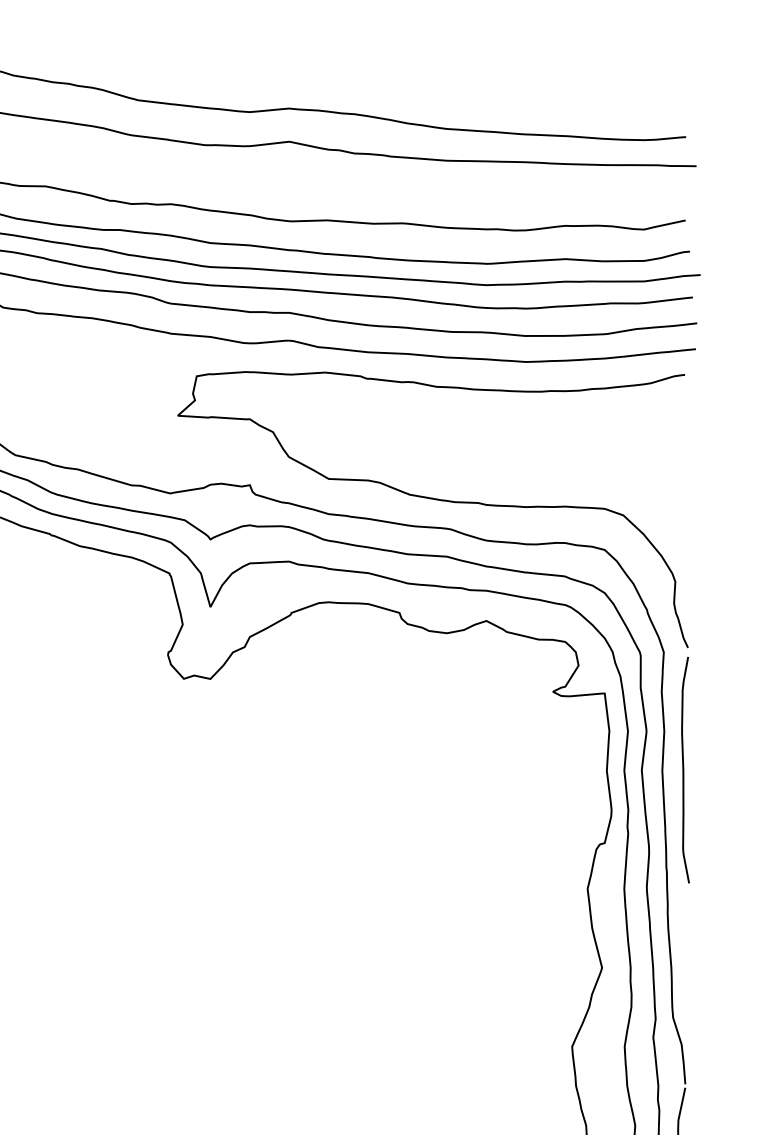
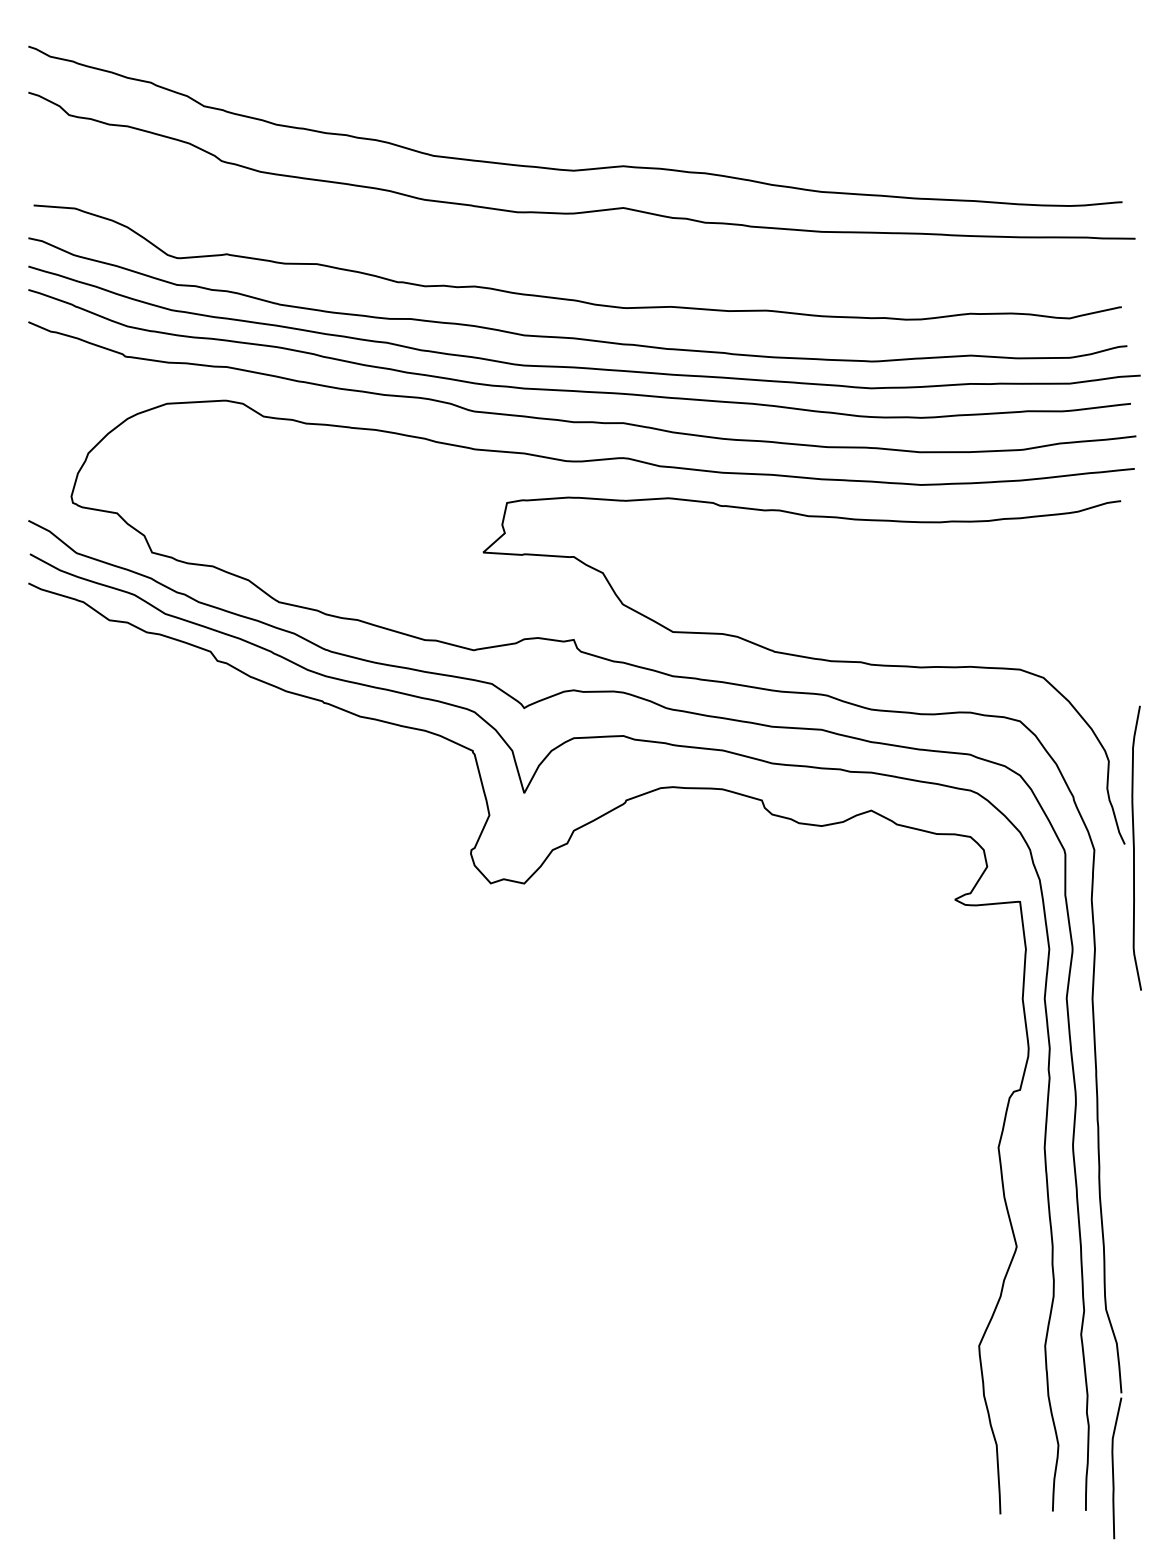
curve: (683, 769) -> (1134, 847), moved

